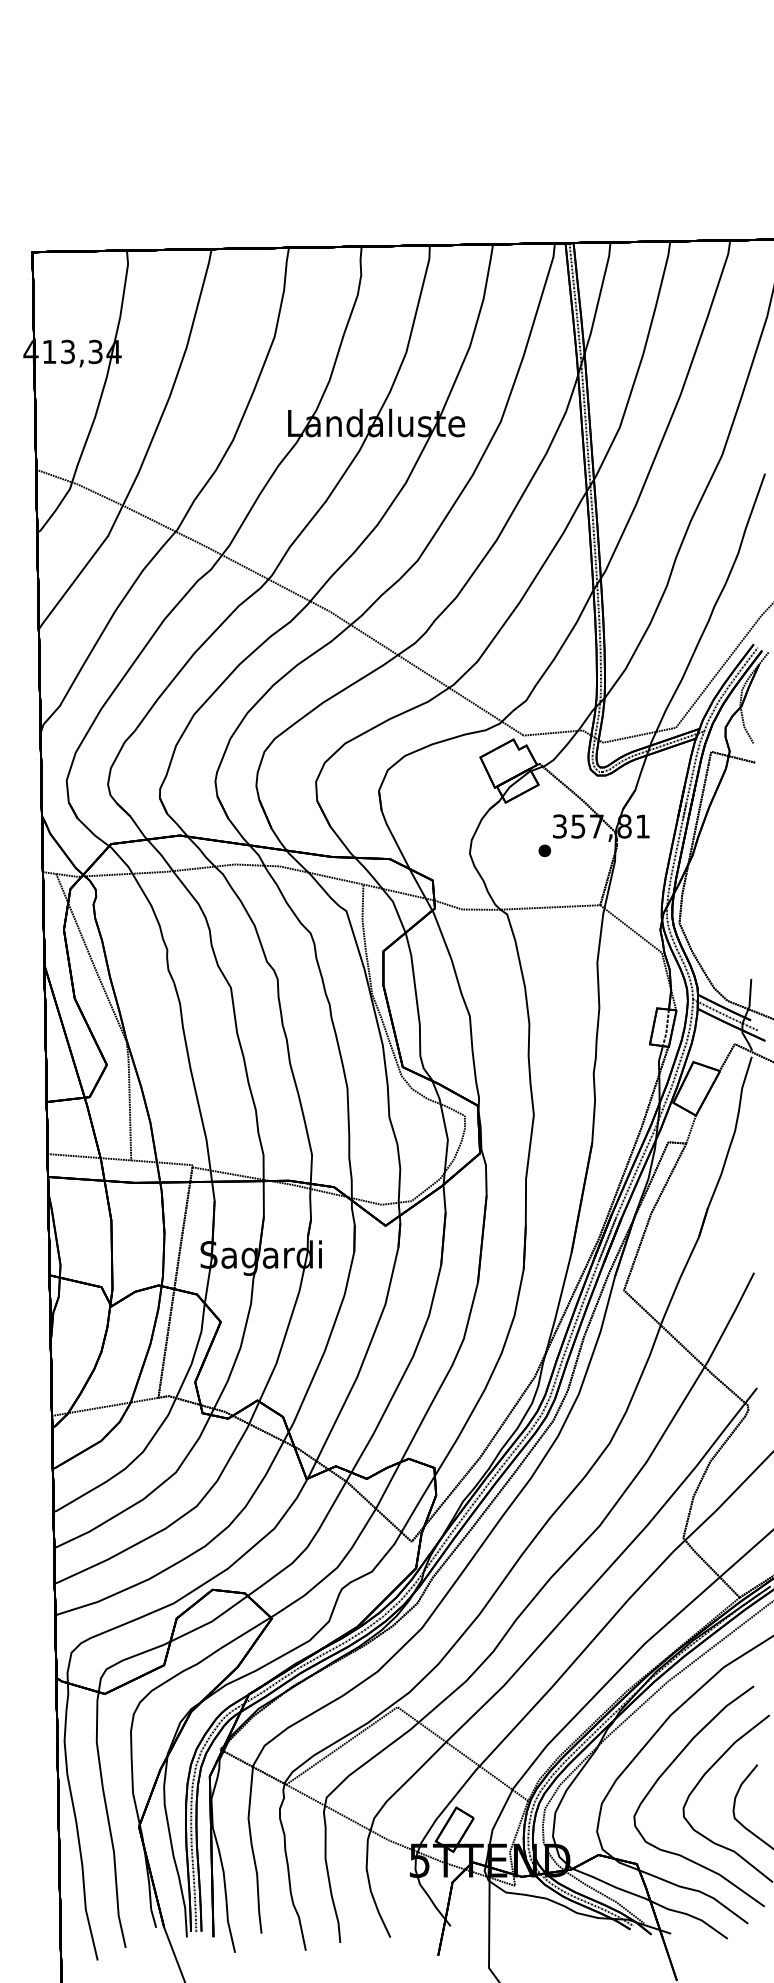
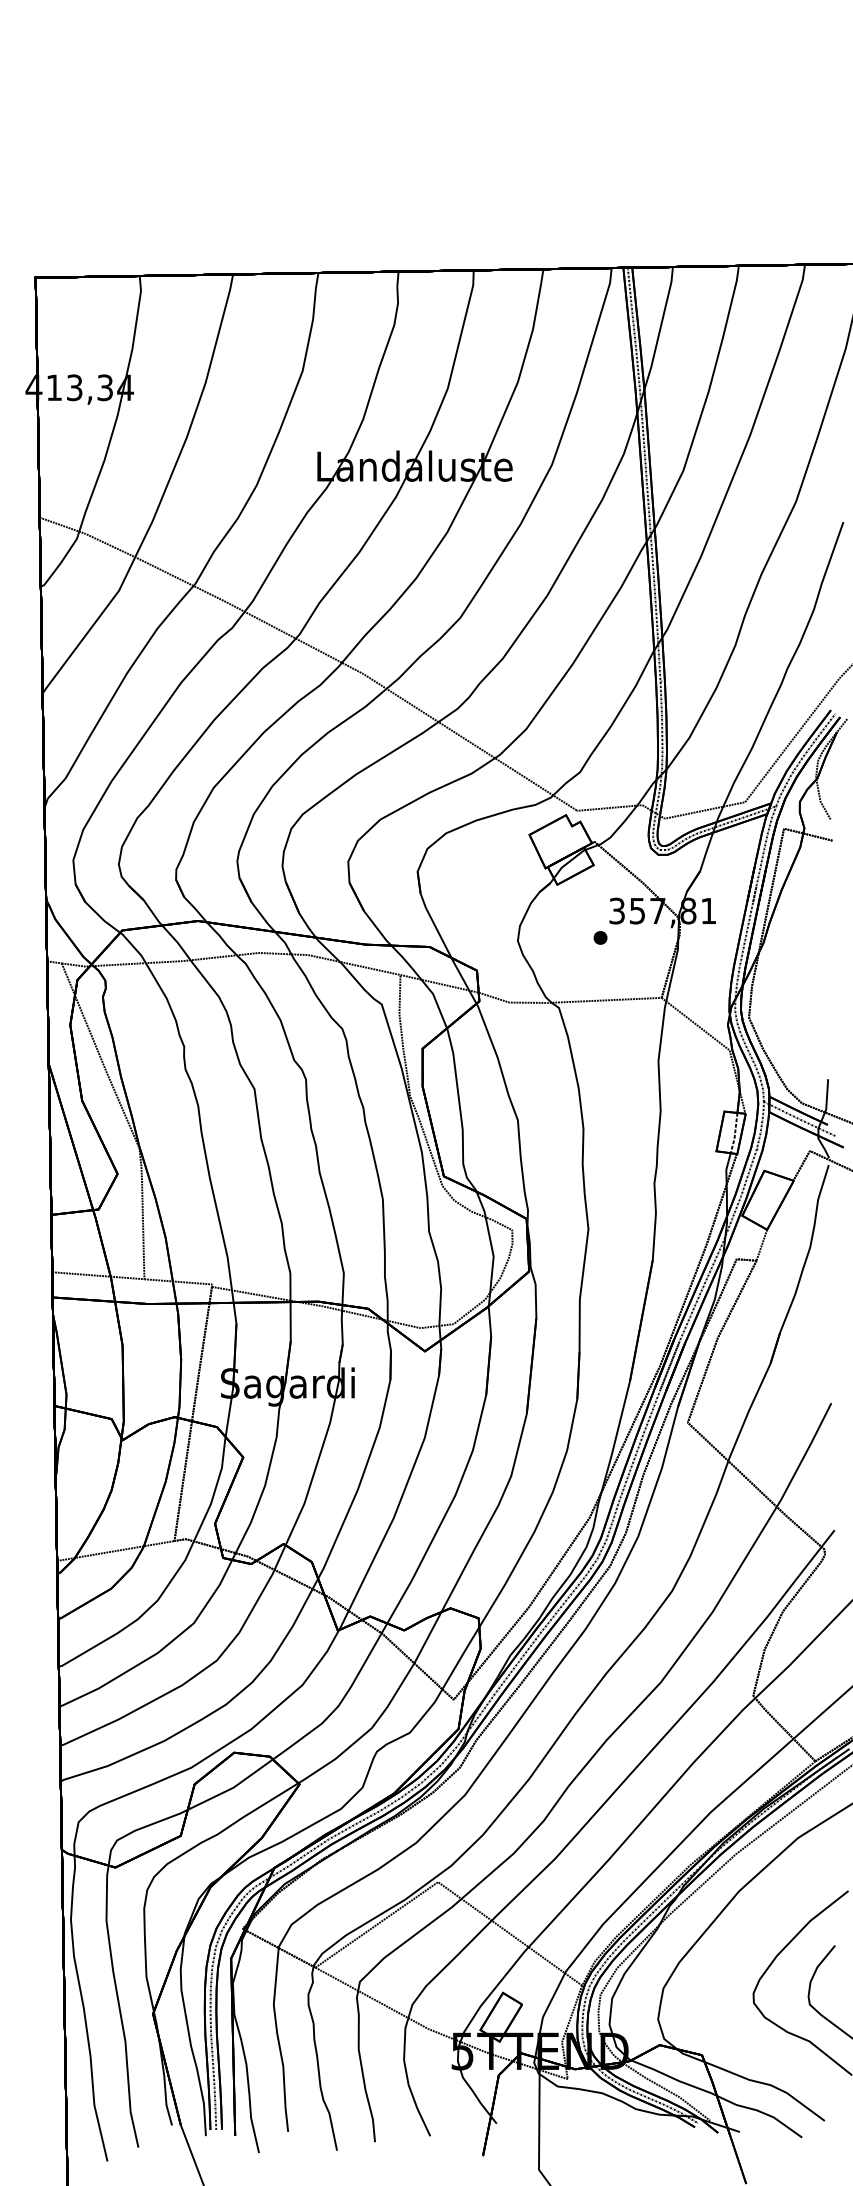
curve: (669, 1768) -> (737, 1949), removed

